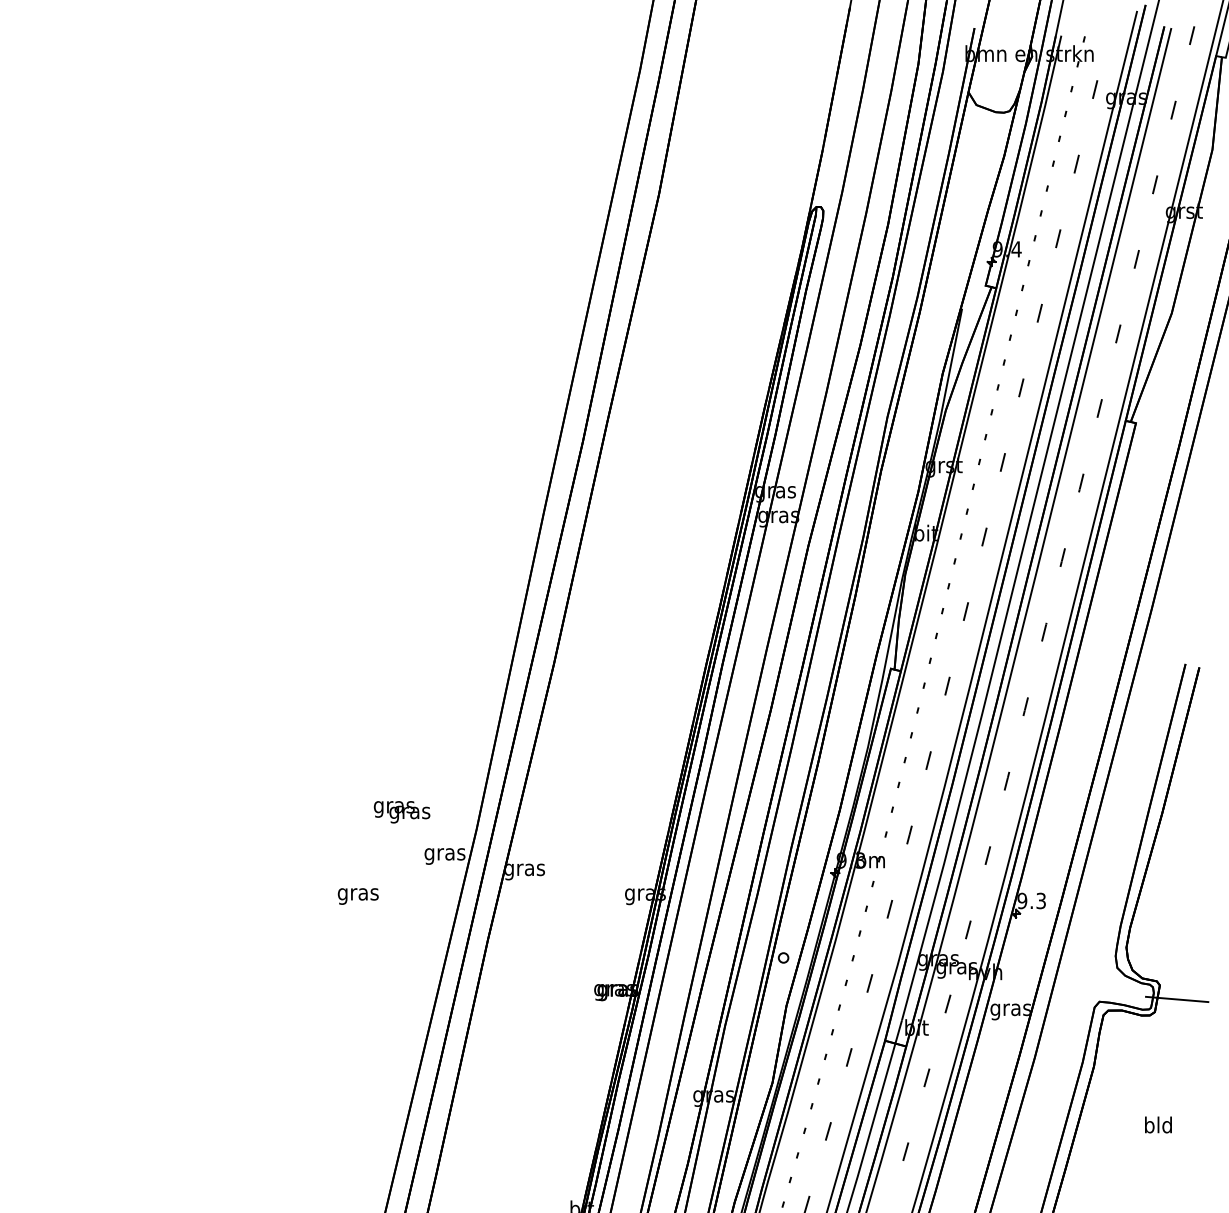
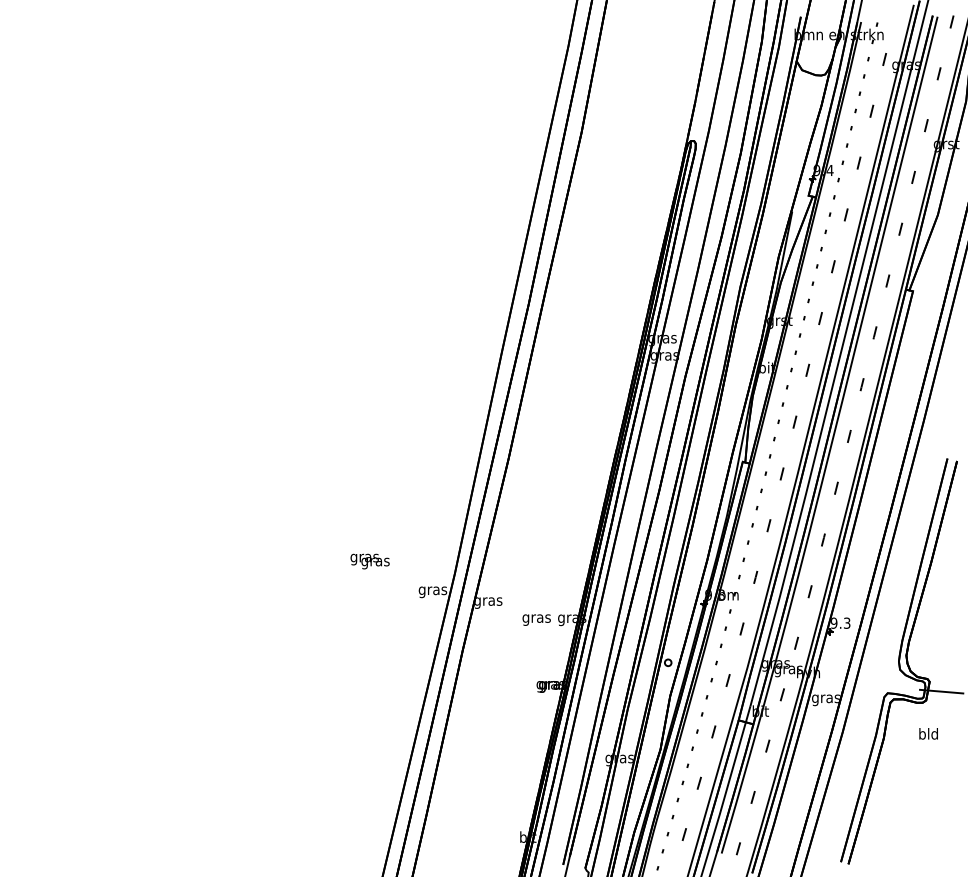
text: (401, 812) -> (369, 561), moved
text: (357, 895) -> (536, 619), moved
text: (1158, 1124) -> (928, 733), moved

